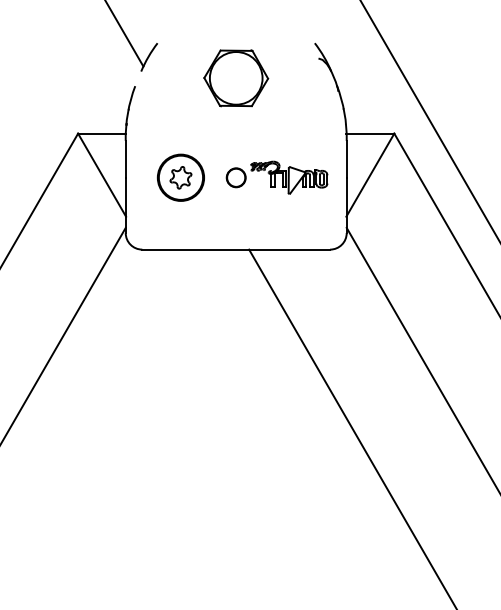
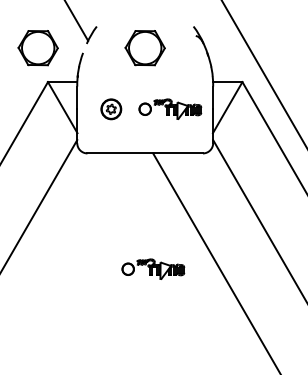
part: (61, 78) -> (37, 48), added
part: (181, 178) -> (111, 109), size x0.7
part: (249, 436) -> (153, 268), added

